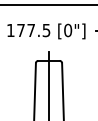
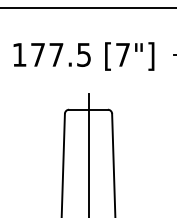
text: (68, 30) -> (123, 54), [0"] -> [7"]

